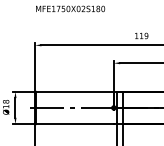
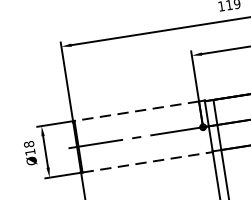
line: (74, 91) -> (135, 110), solid -> dashed
line: (74, 124) -> (144, 163), solid -> dashed

